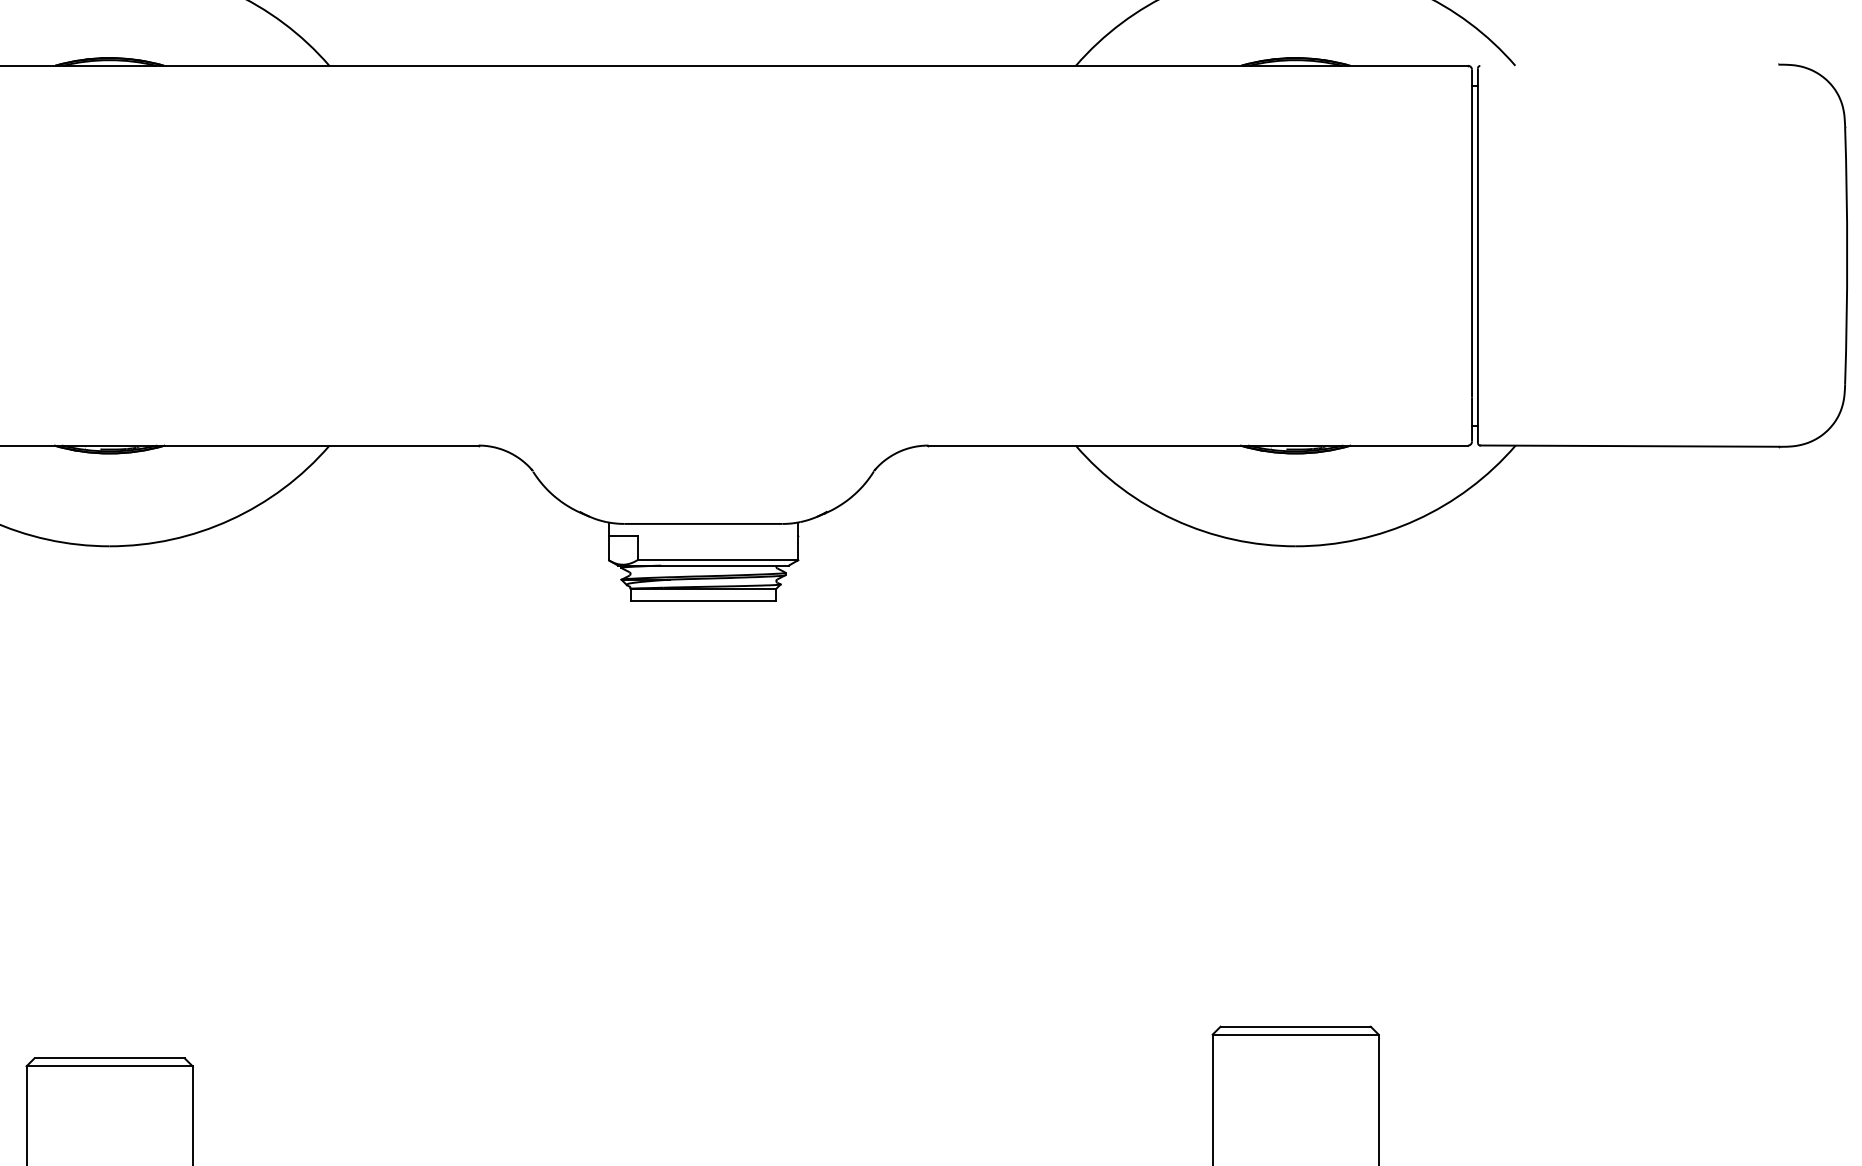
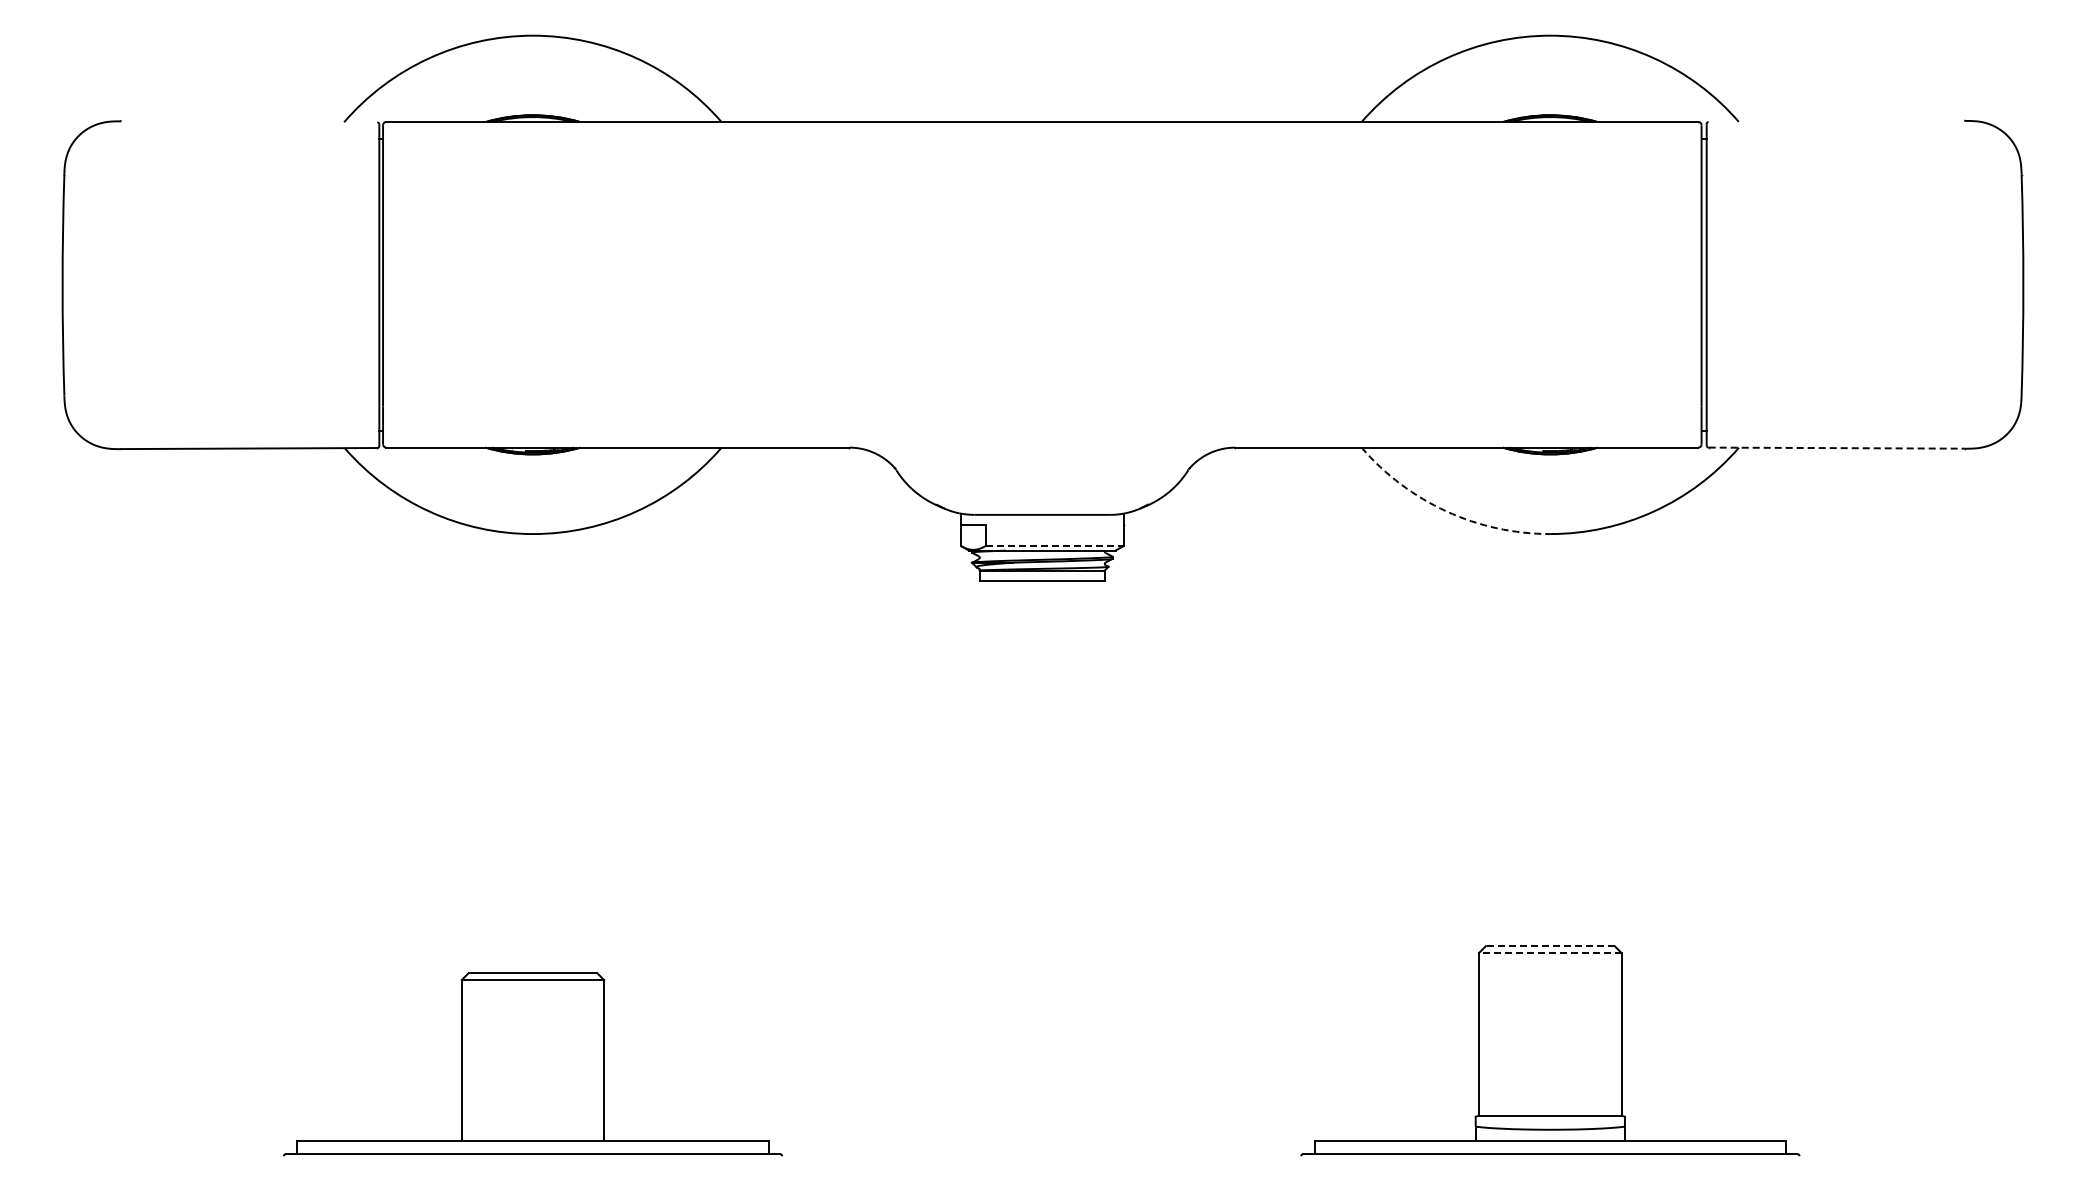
line: (1630, 446) -> (1837, 448), solid -> dashed
arc: (1174, 520) -> (1446, 511), solid -> dashed
line: (717, 559) -> (1054, 545), solid -> dashed
line: (1294, 1027) -> (1549, 946), solid -> dashed
line: (1294, 1034) -> (1549, 952), solid -> dashed

